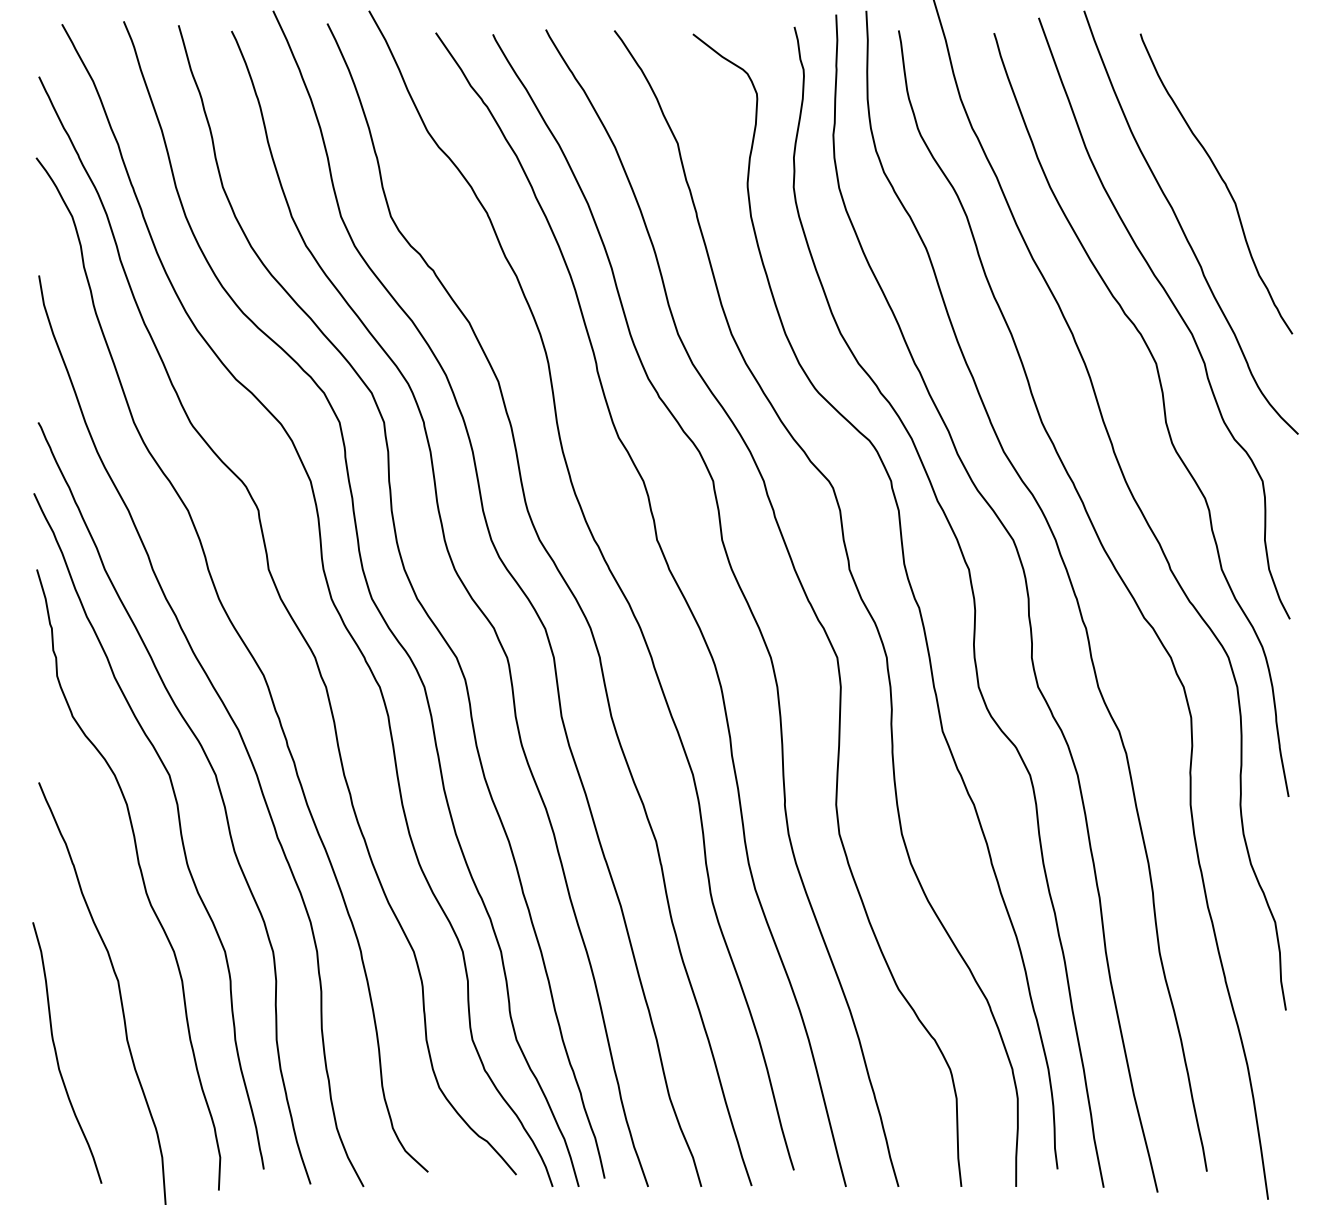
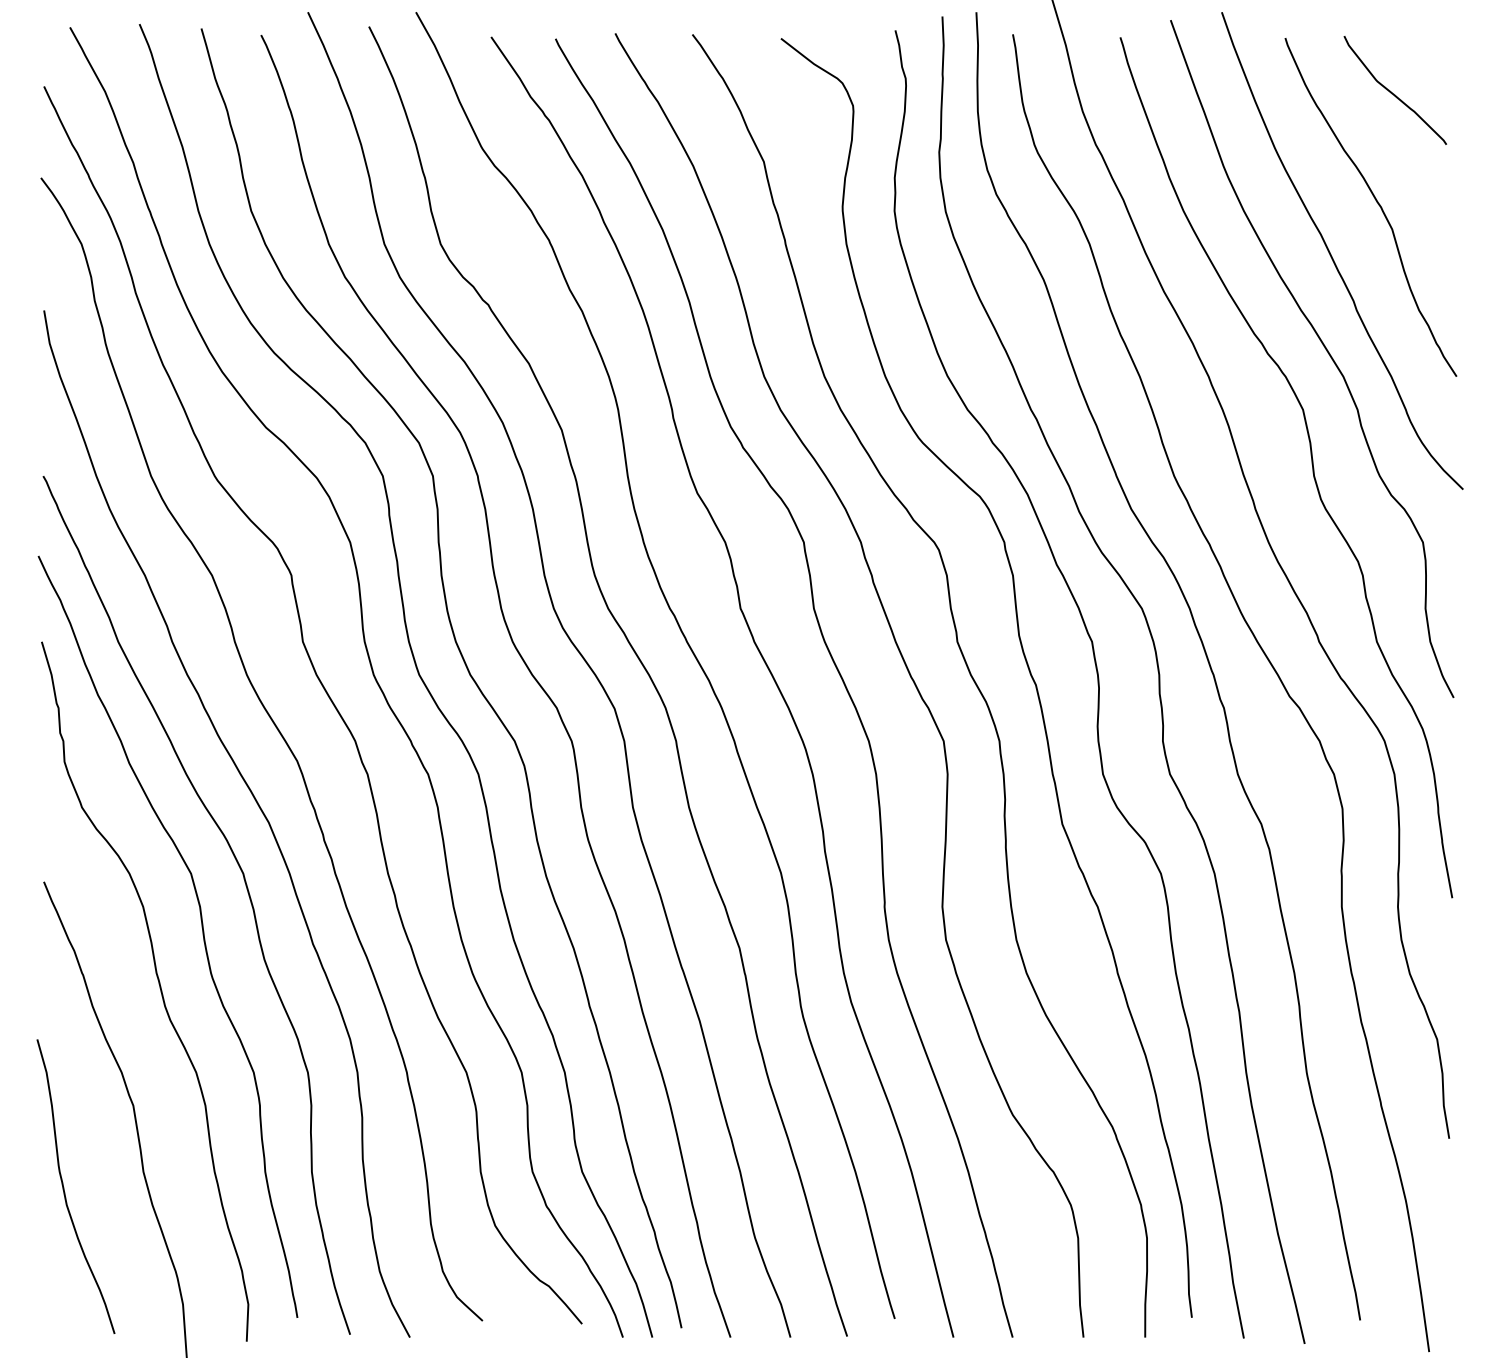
curve: (1235, 82) -> (1392, 92), added

